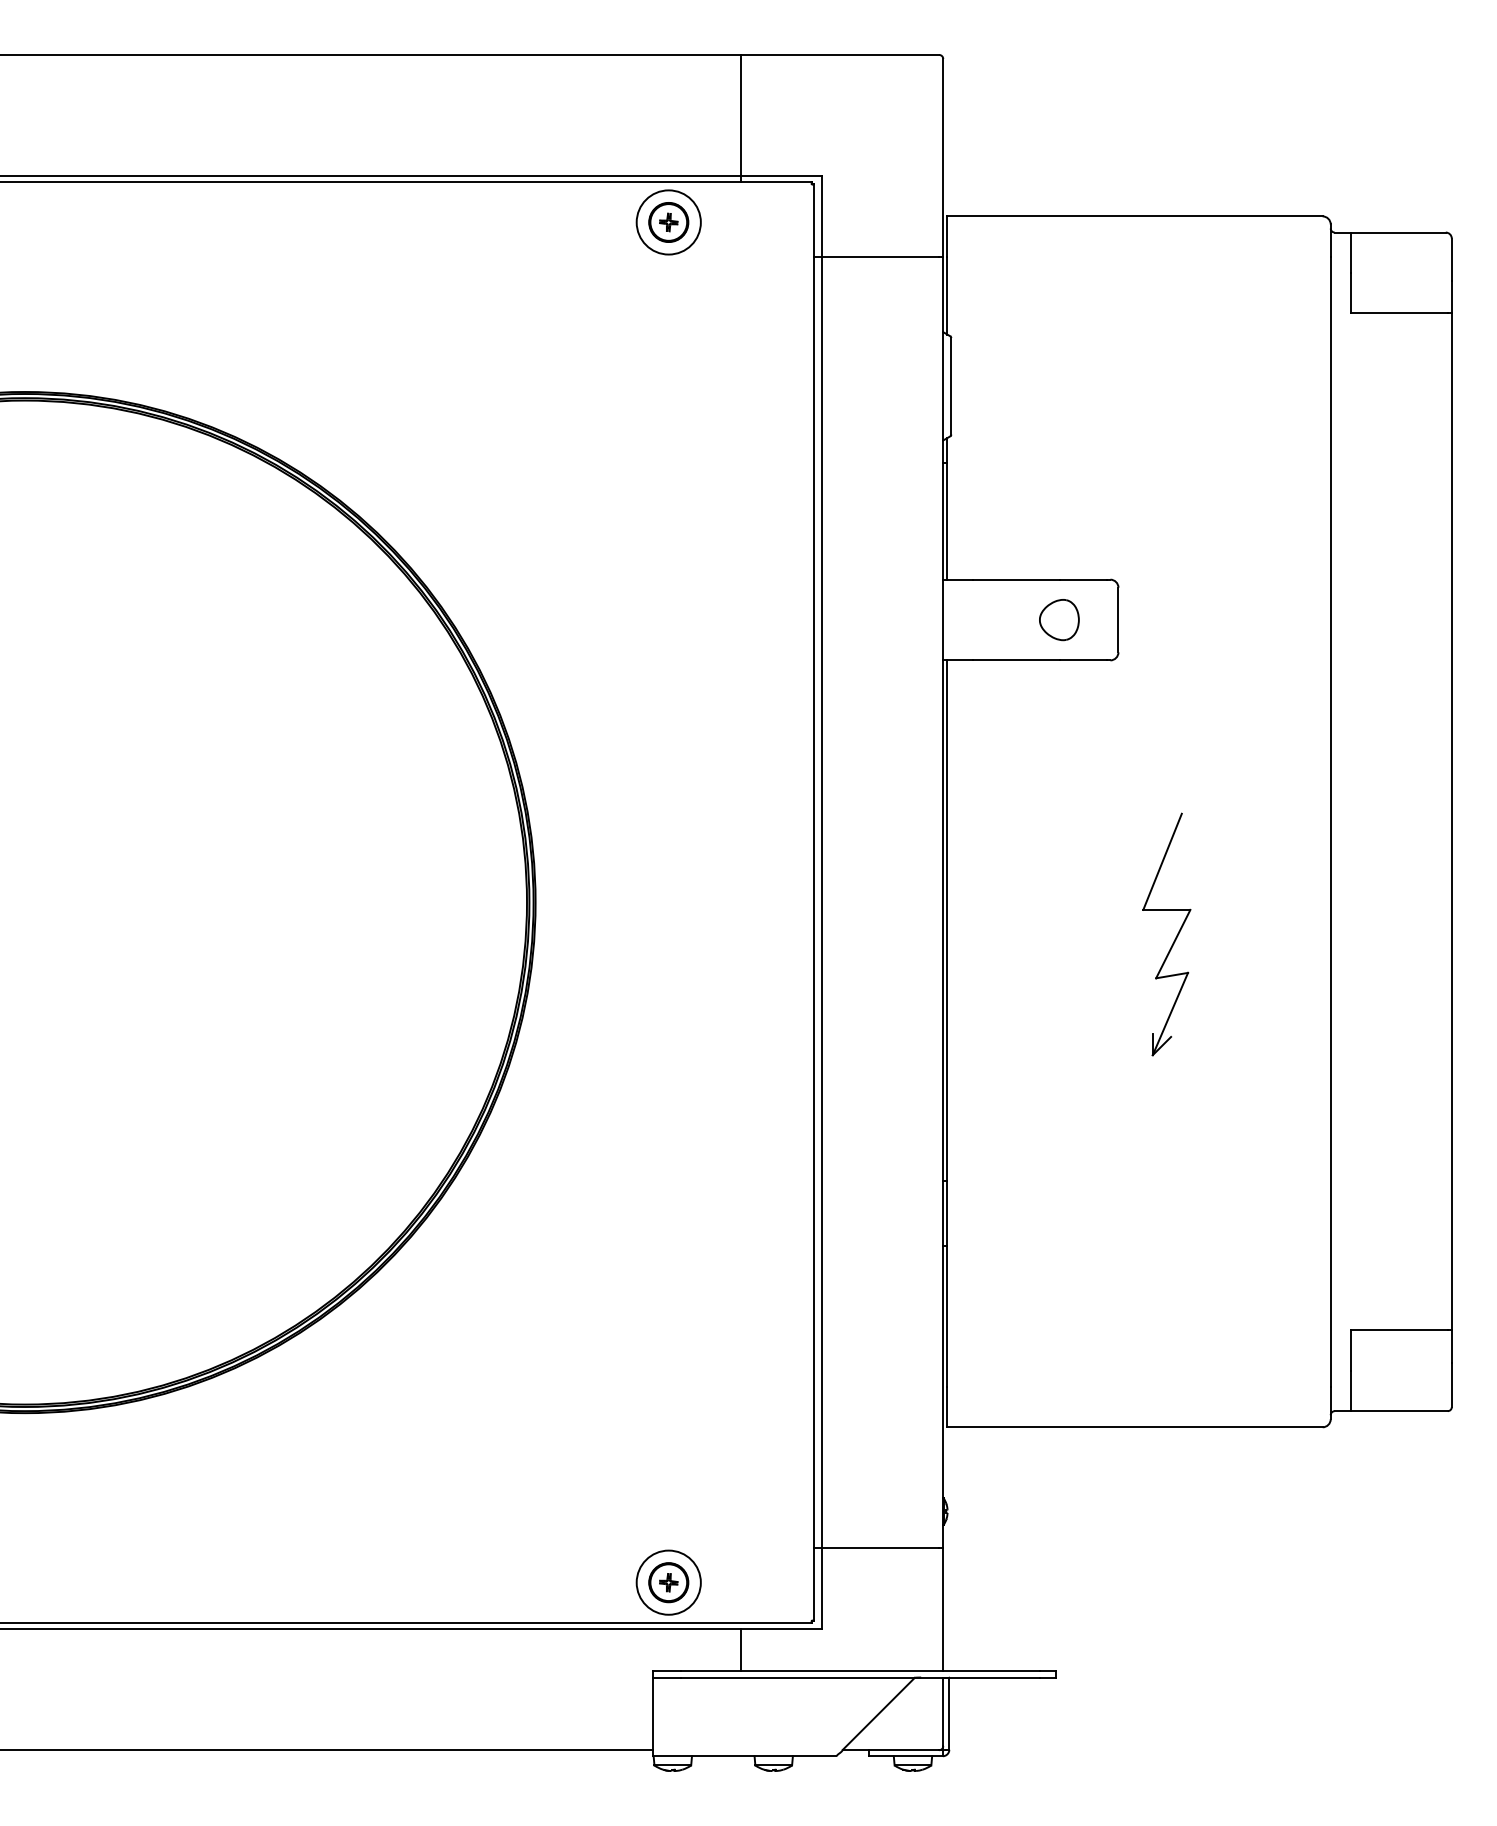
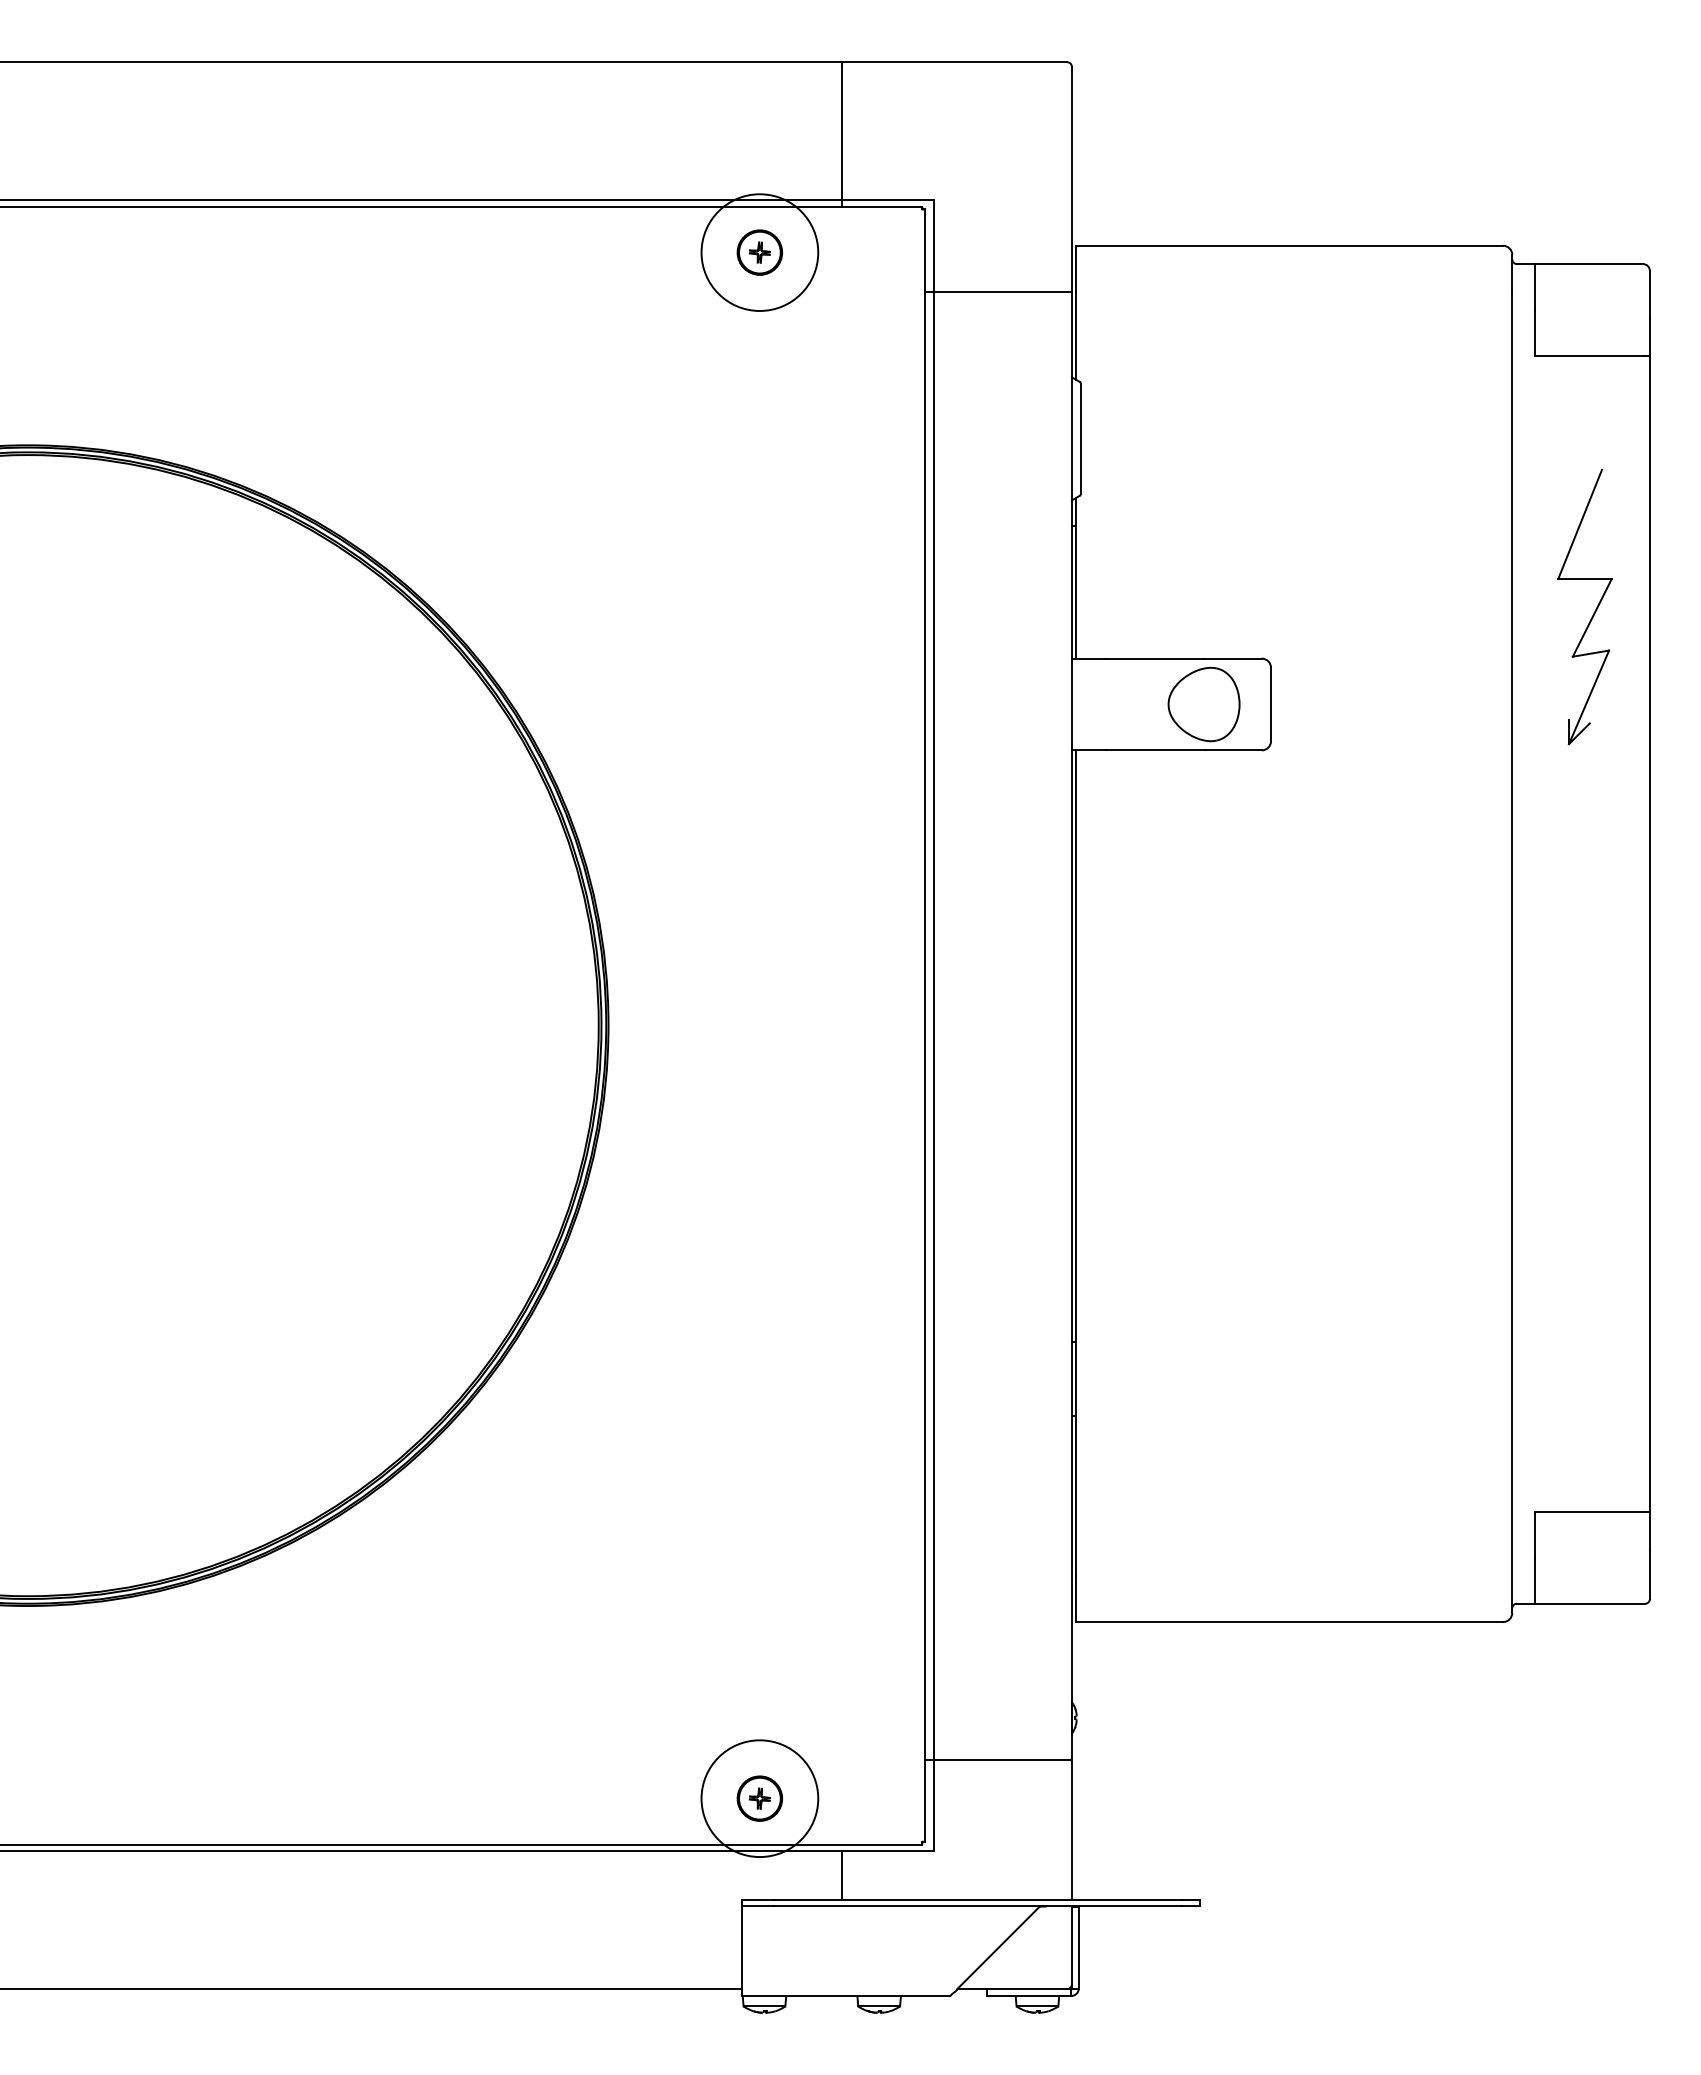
circle: (668, 222) -> (759, 252), size x1.6
part: (1059, 620) -> (1203, 704), size x1.6
part: (1175, 938) -> (1594, 611), moved
circle: (668, 1582) -> (759, 1798), size x1.6

